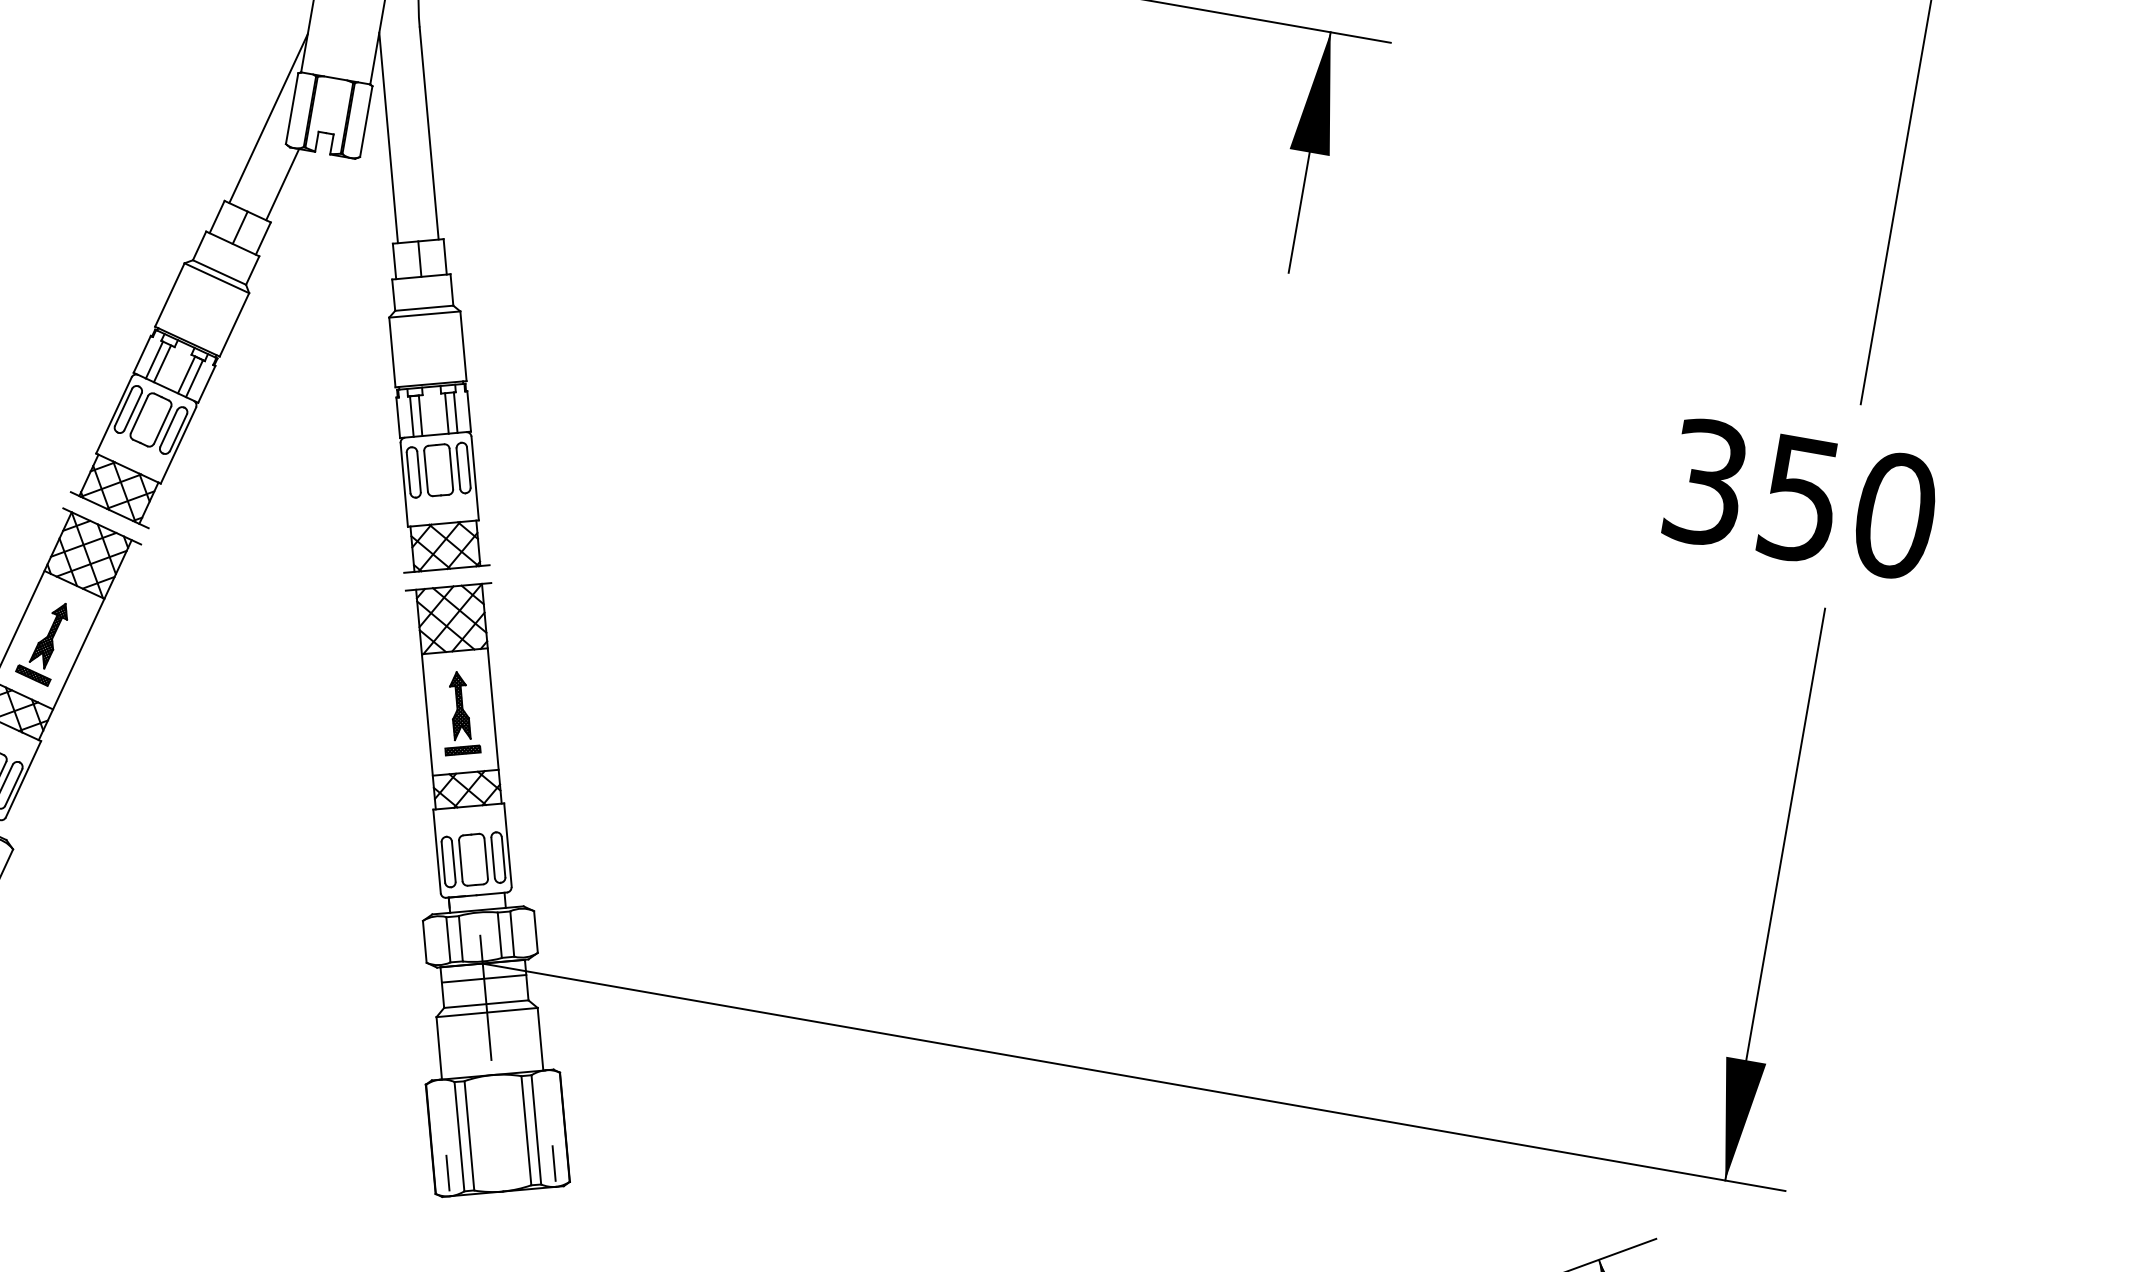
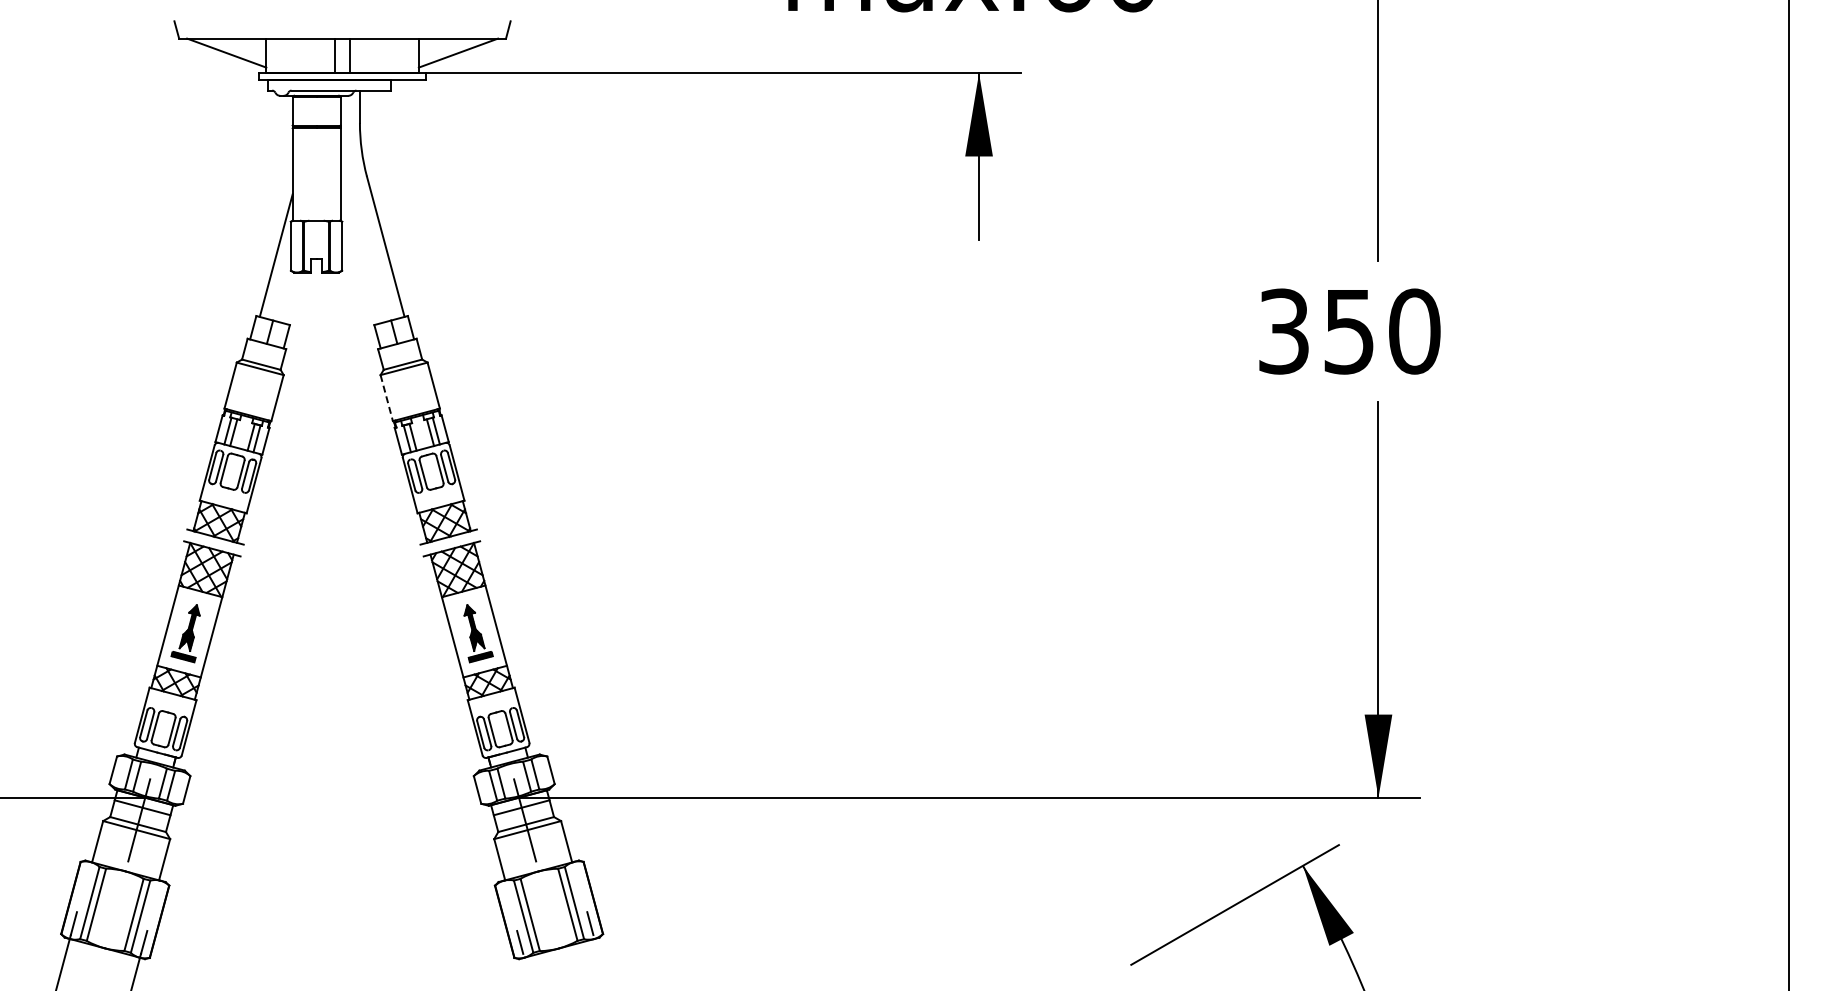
line: (387, 137) -> (358, 254), removed
line: (282, 184) -> (293, 298), removed
line: (391, 352) -> (386, 398), solid -> dashed

